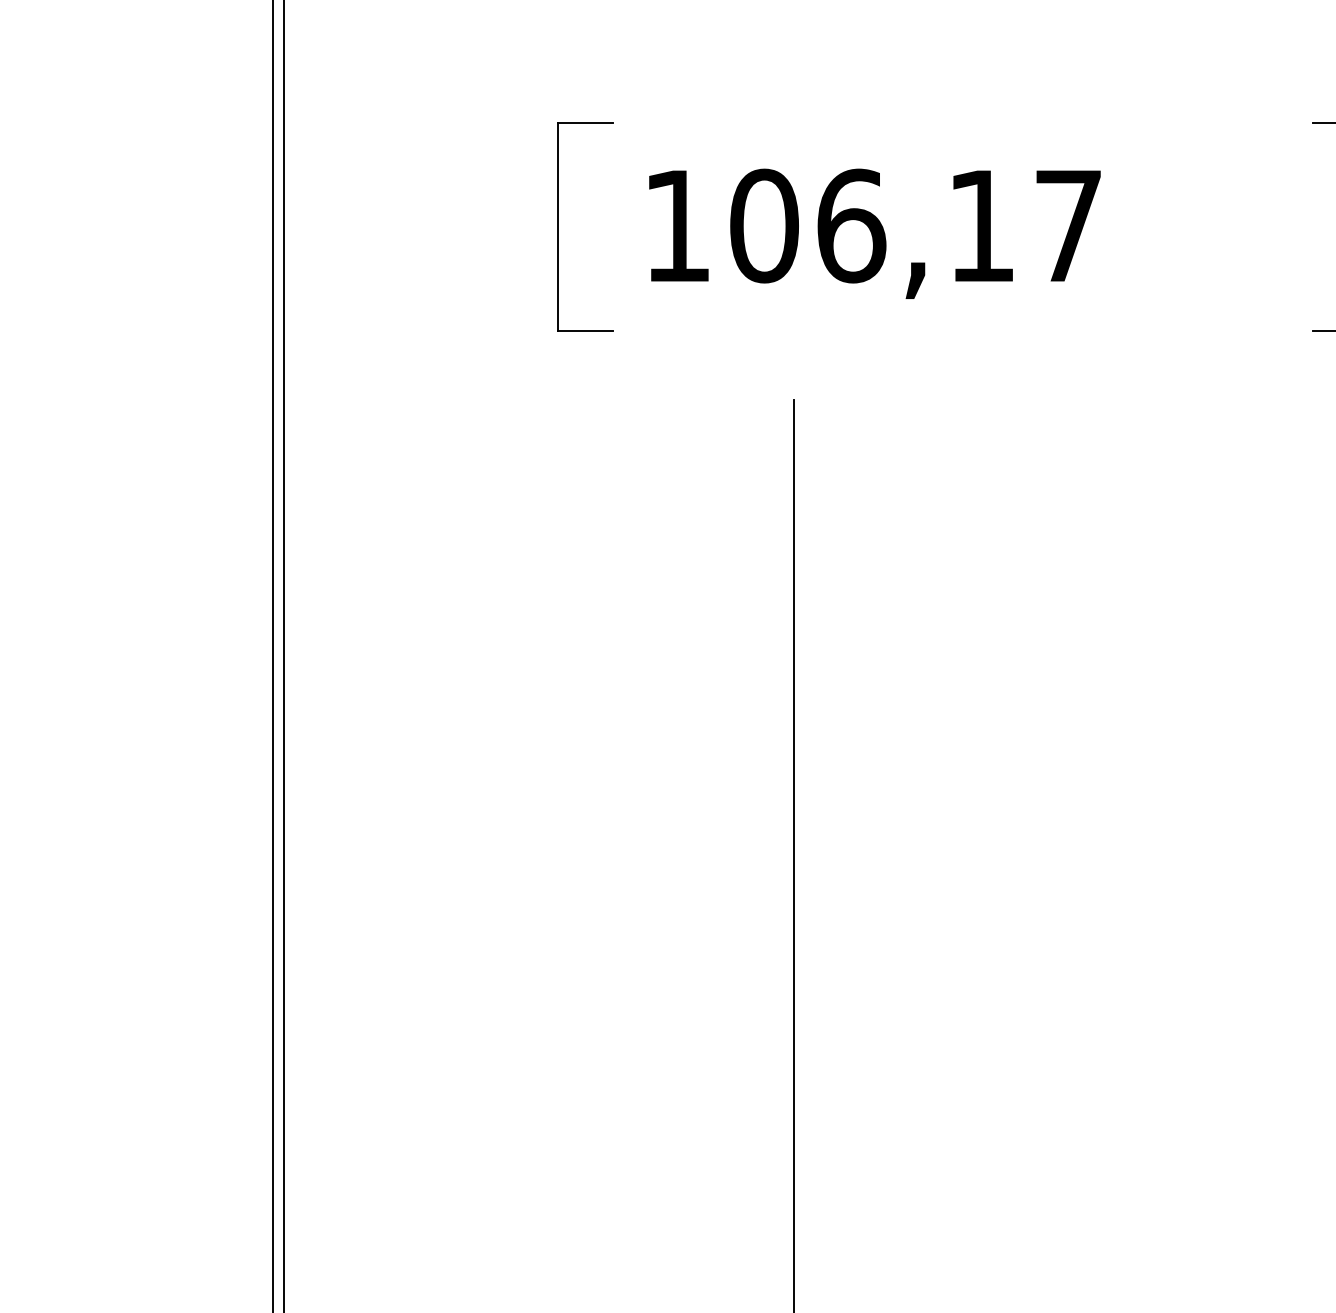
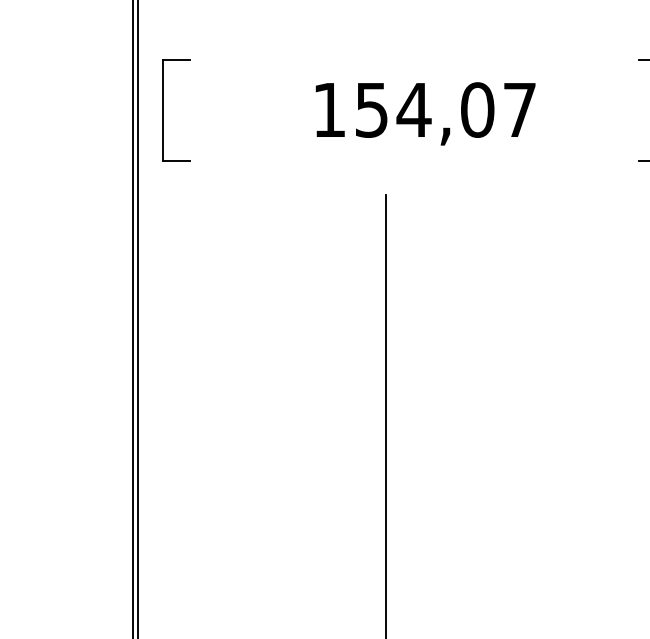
text: (872, 224) -> (424, 109), 106,17 -> 154,07
part: (558, 226) -> (163, 110), moved

